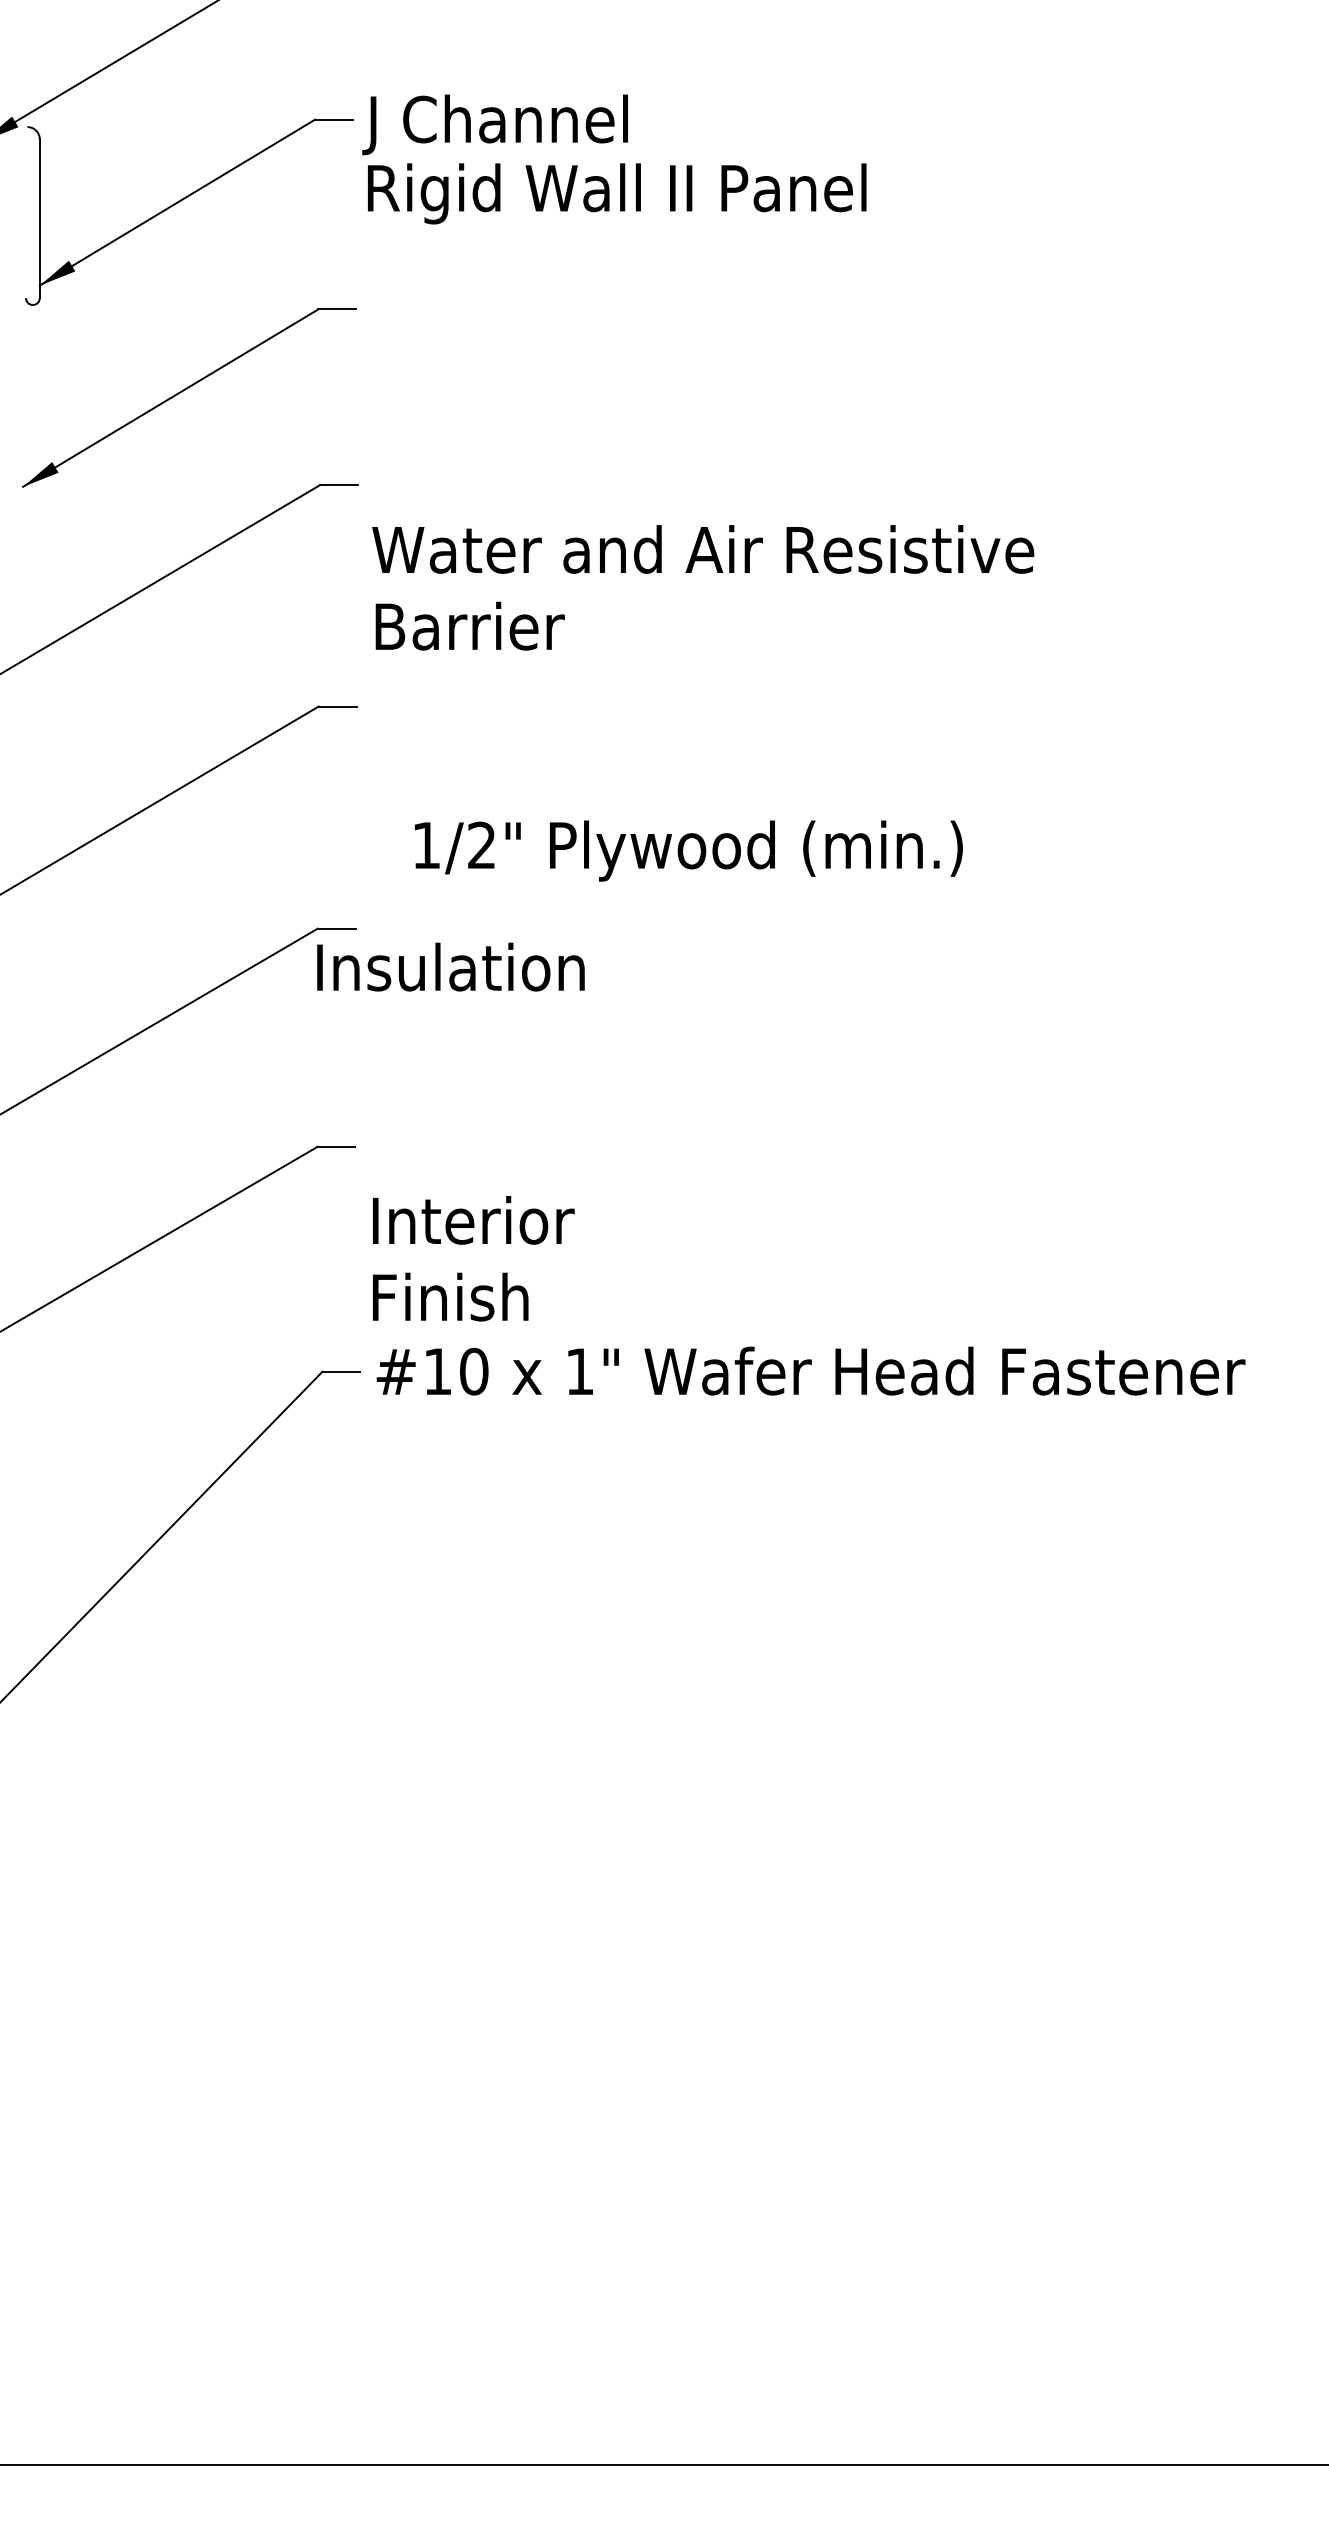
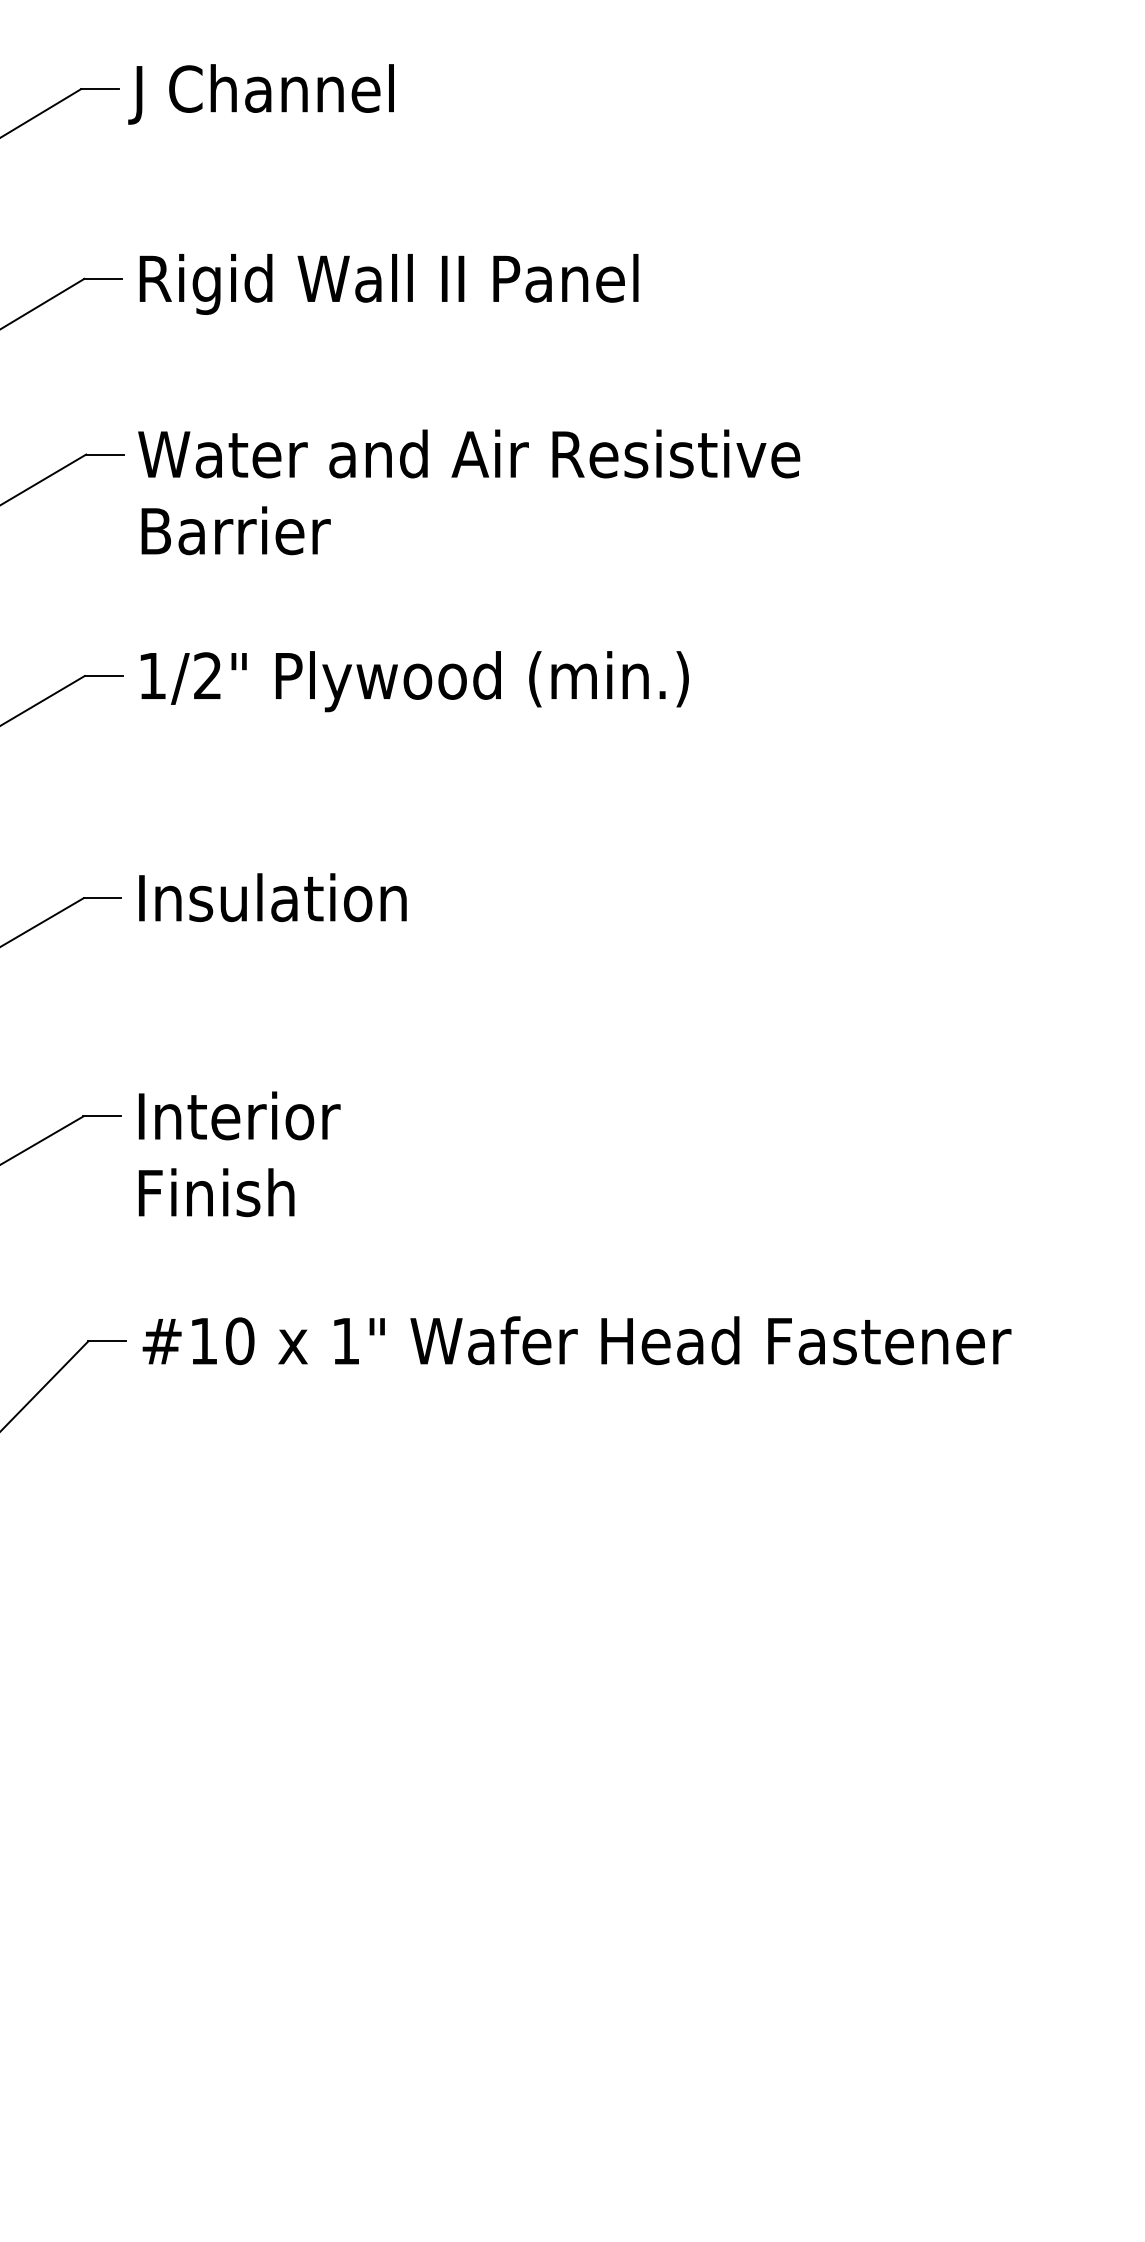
text: (617, 193) -> (389, 284), moved
text: (703, 587) -> (469, 492), moved
text: (688, 850) -> (414, 681), moved
text: (450, 966) -> (272, 897), moved
text: (473, 1258) -> (239, 1154), moved

